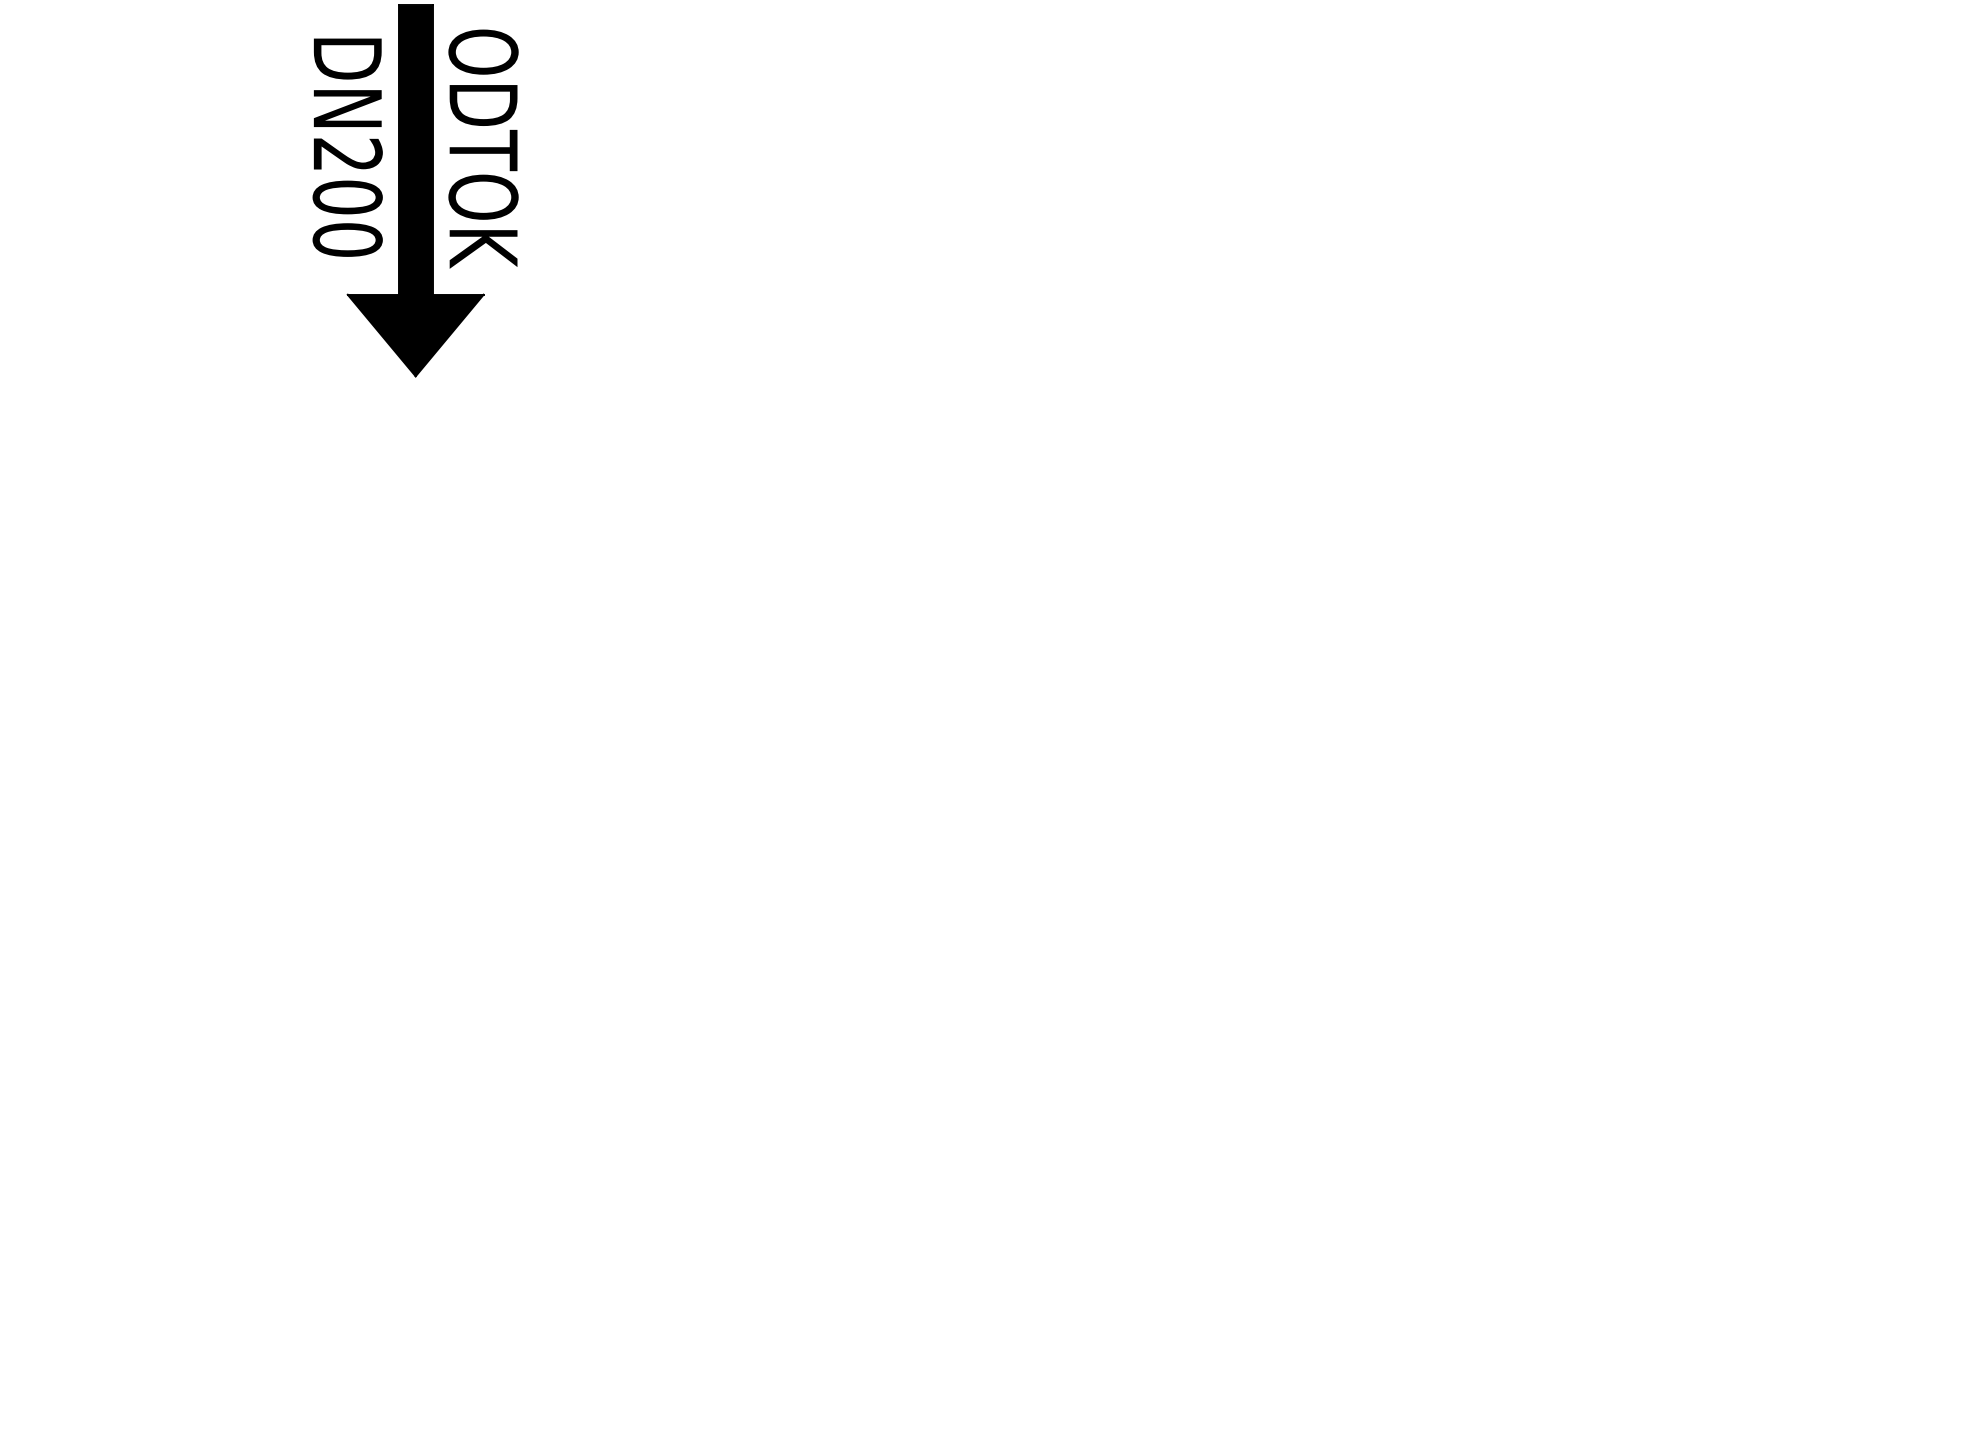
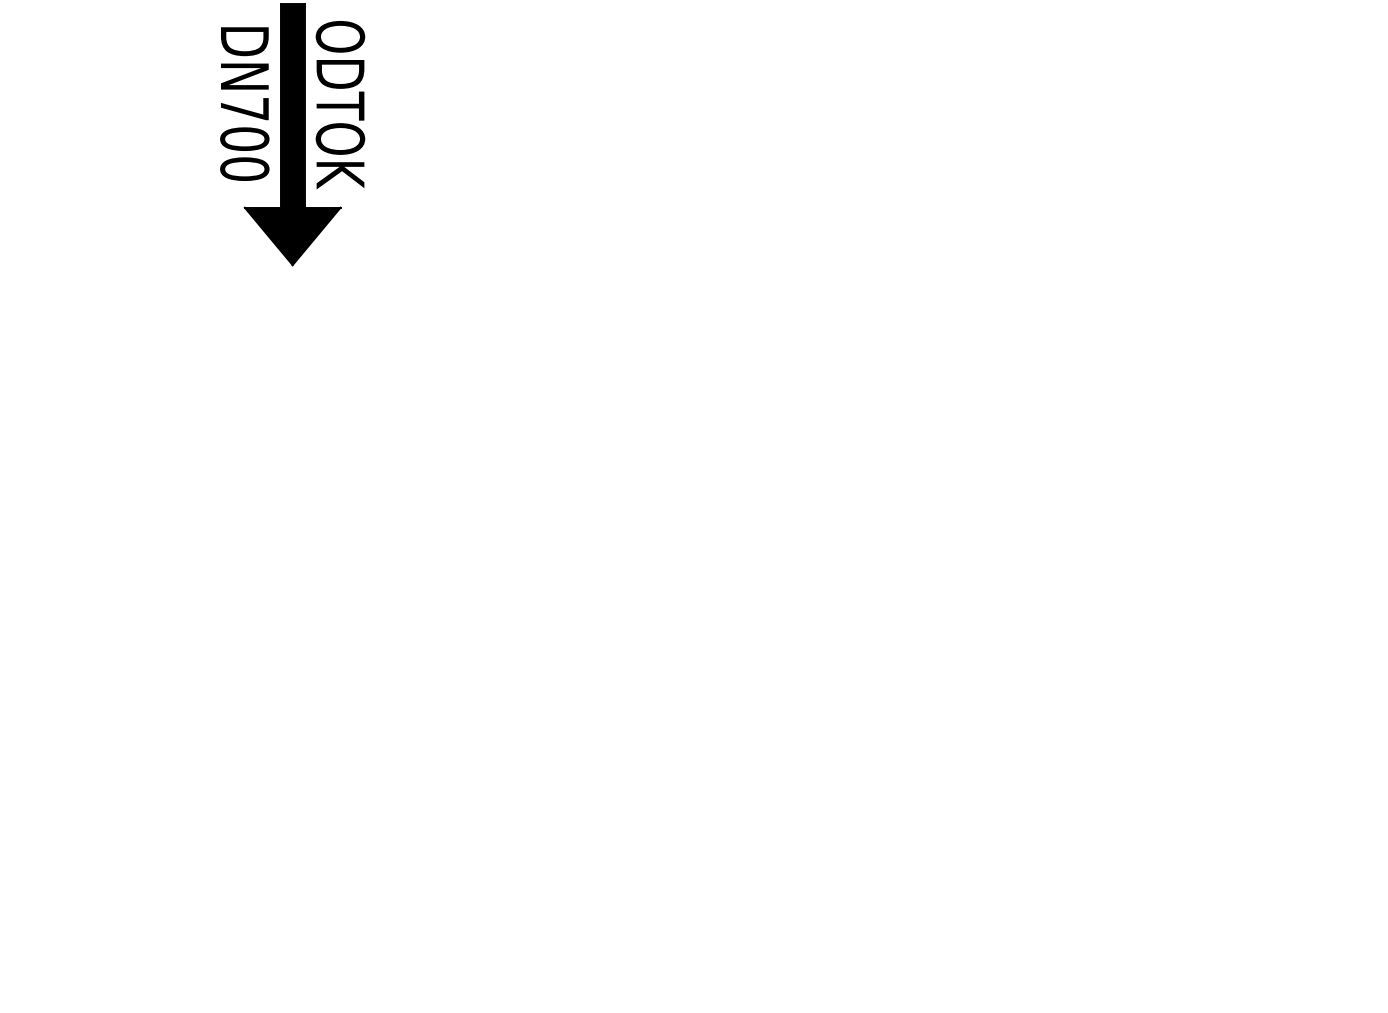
text: (347, 154) -> (244, 108), DN200 -> DN700

